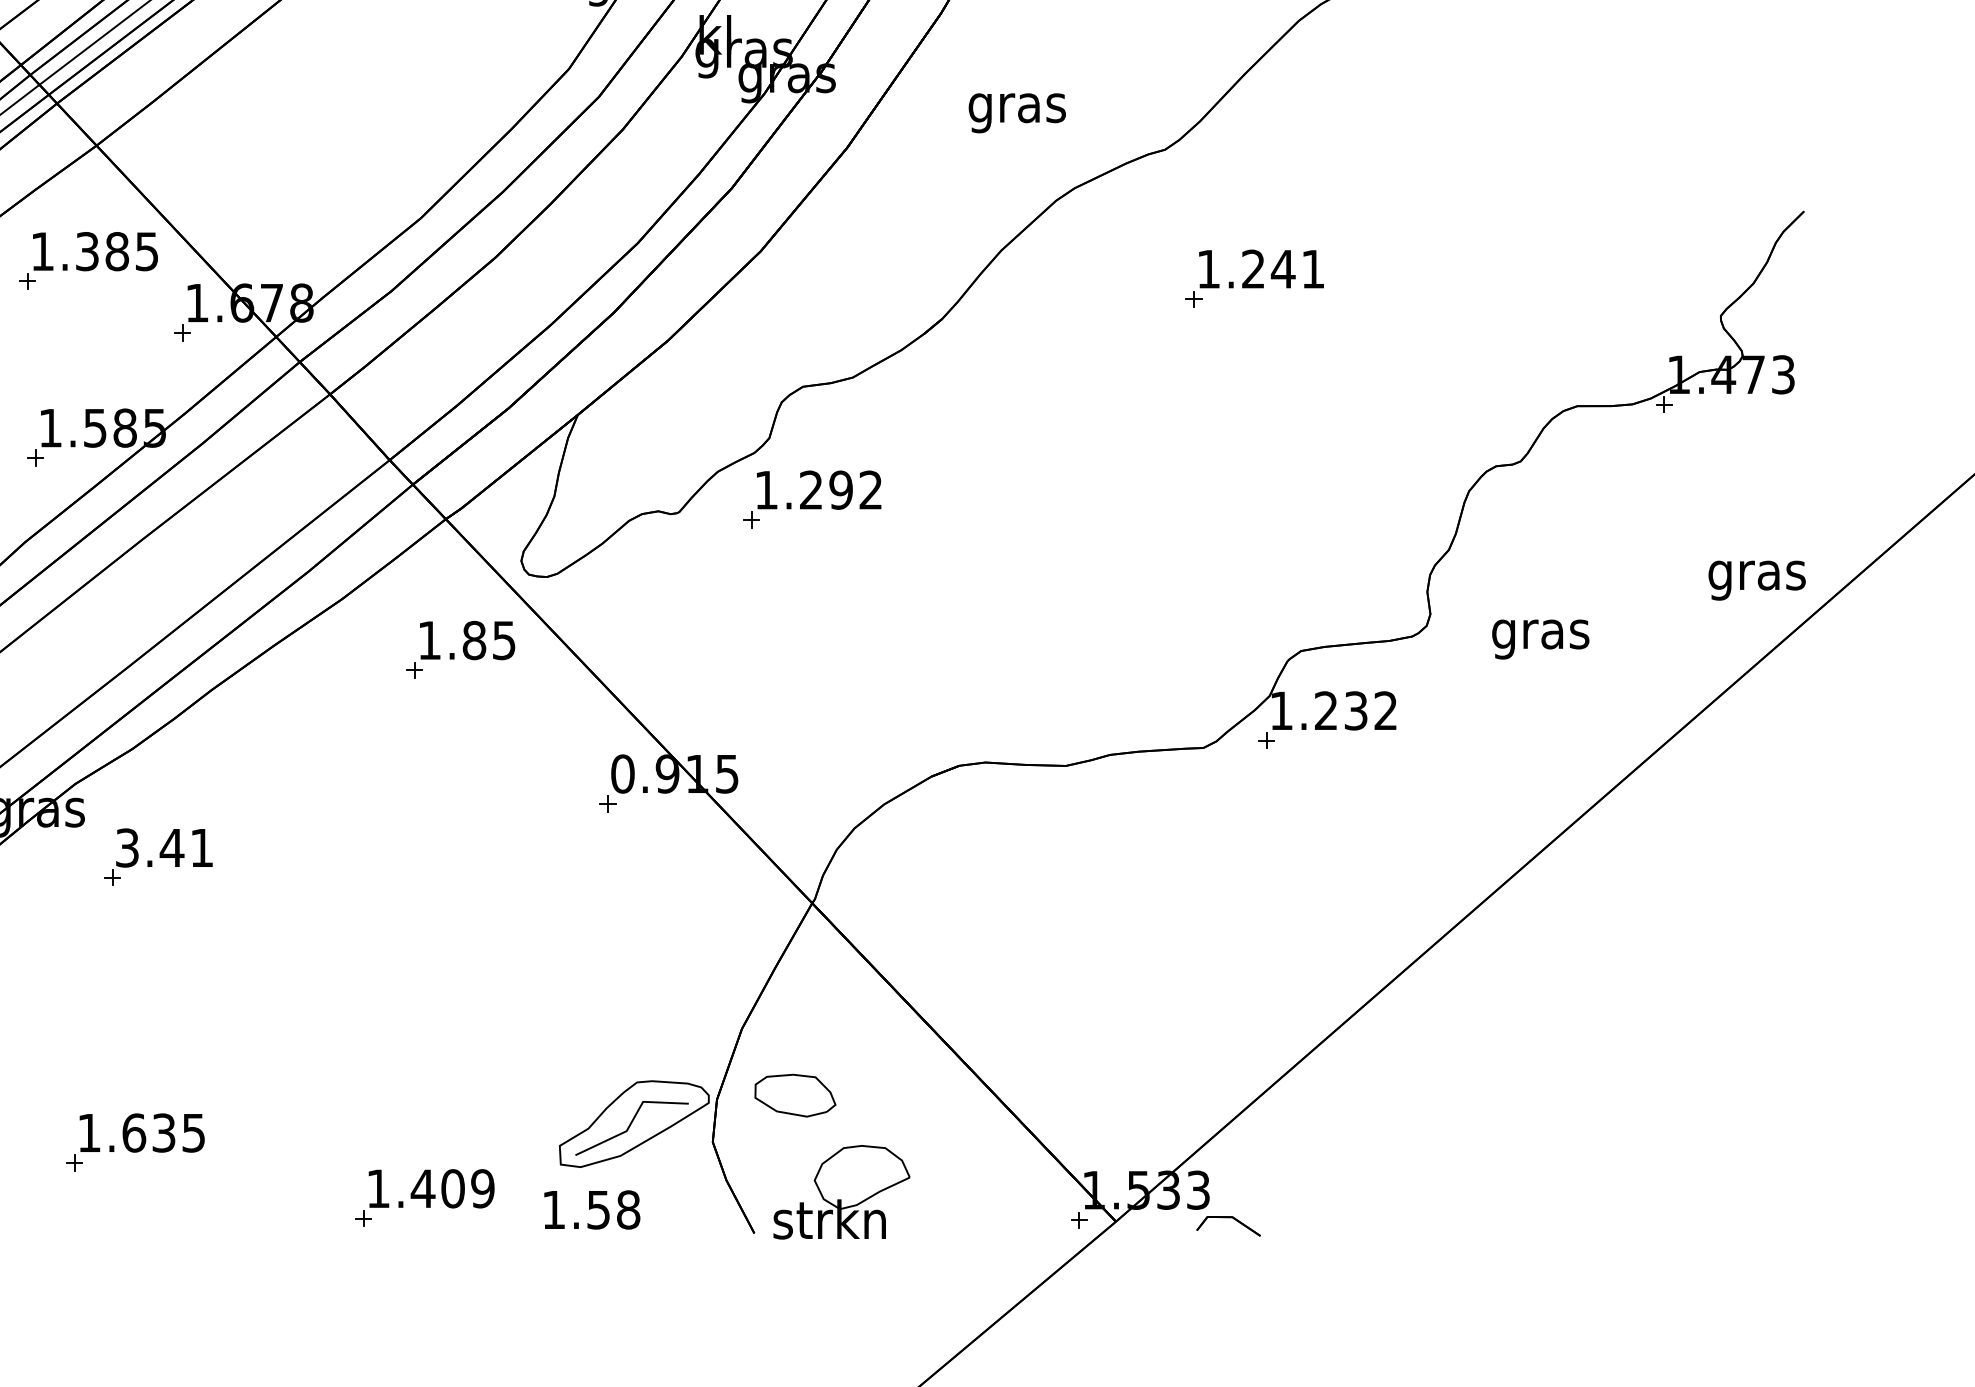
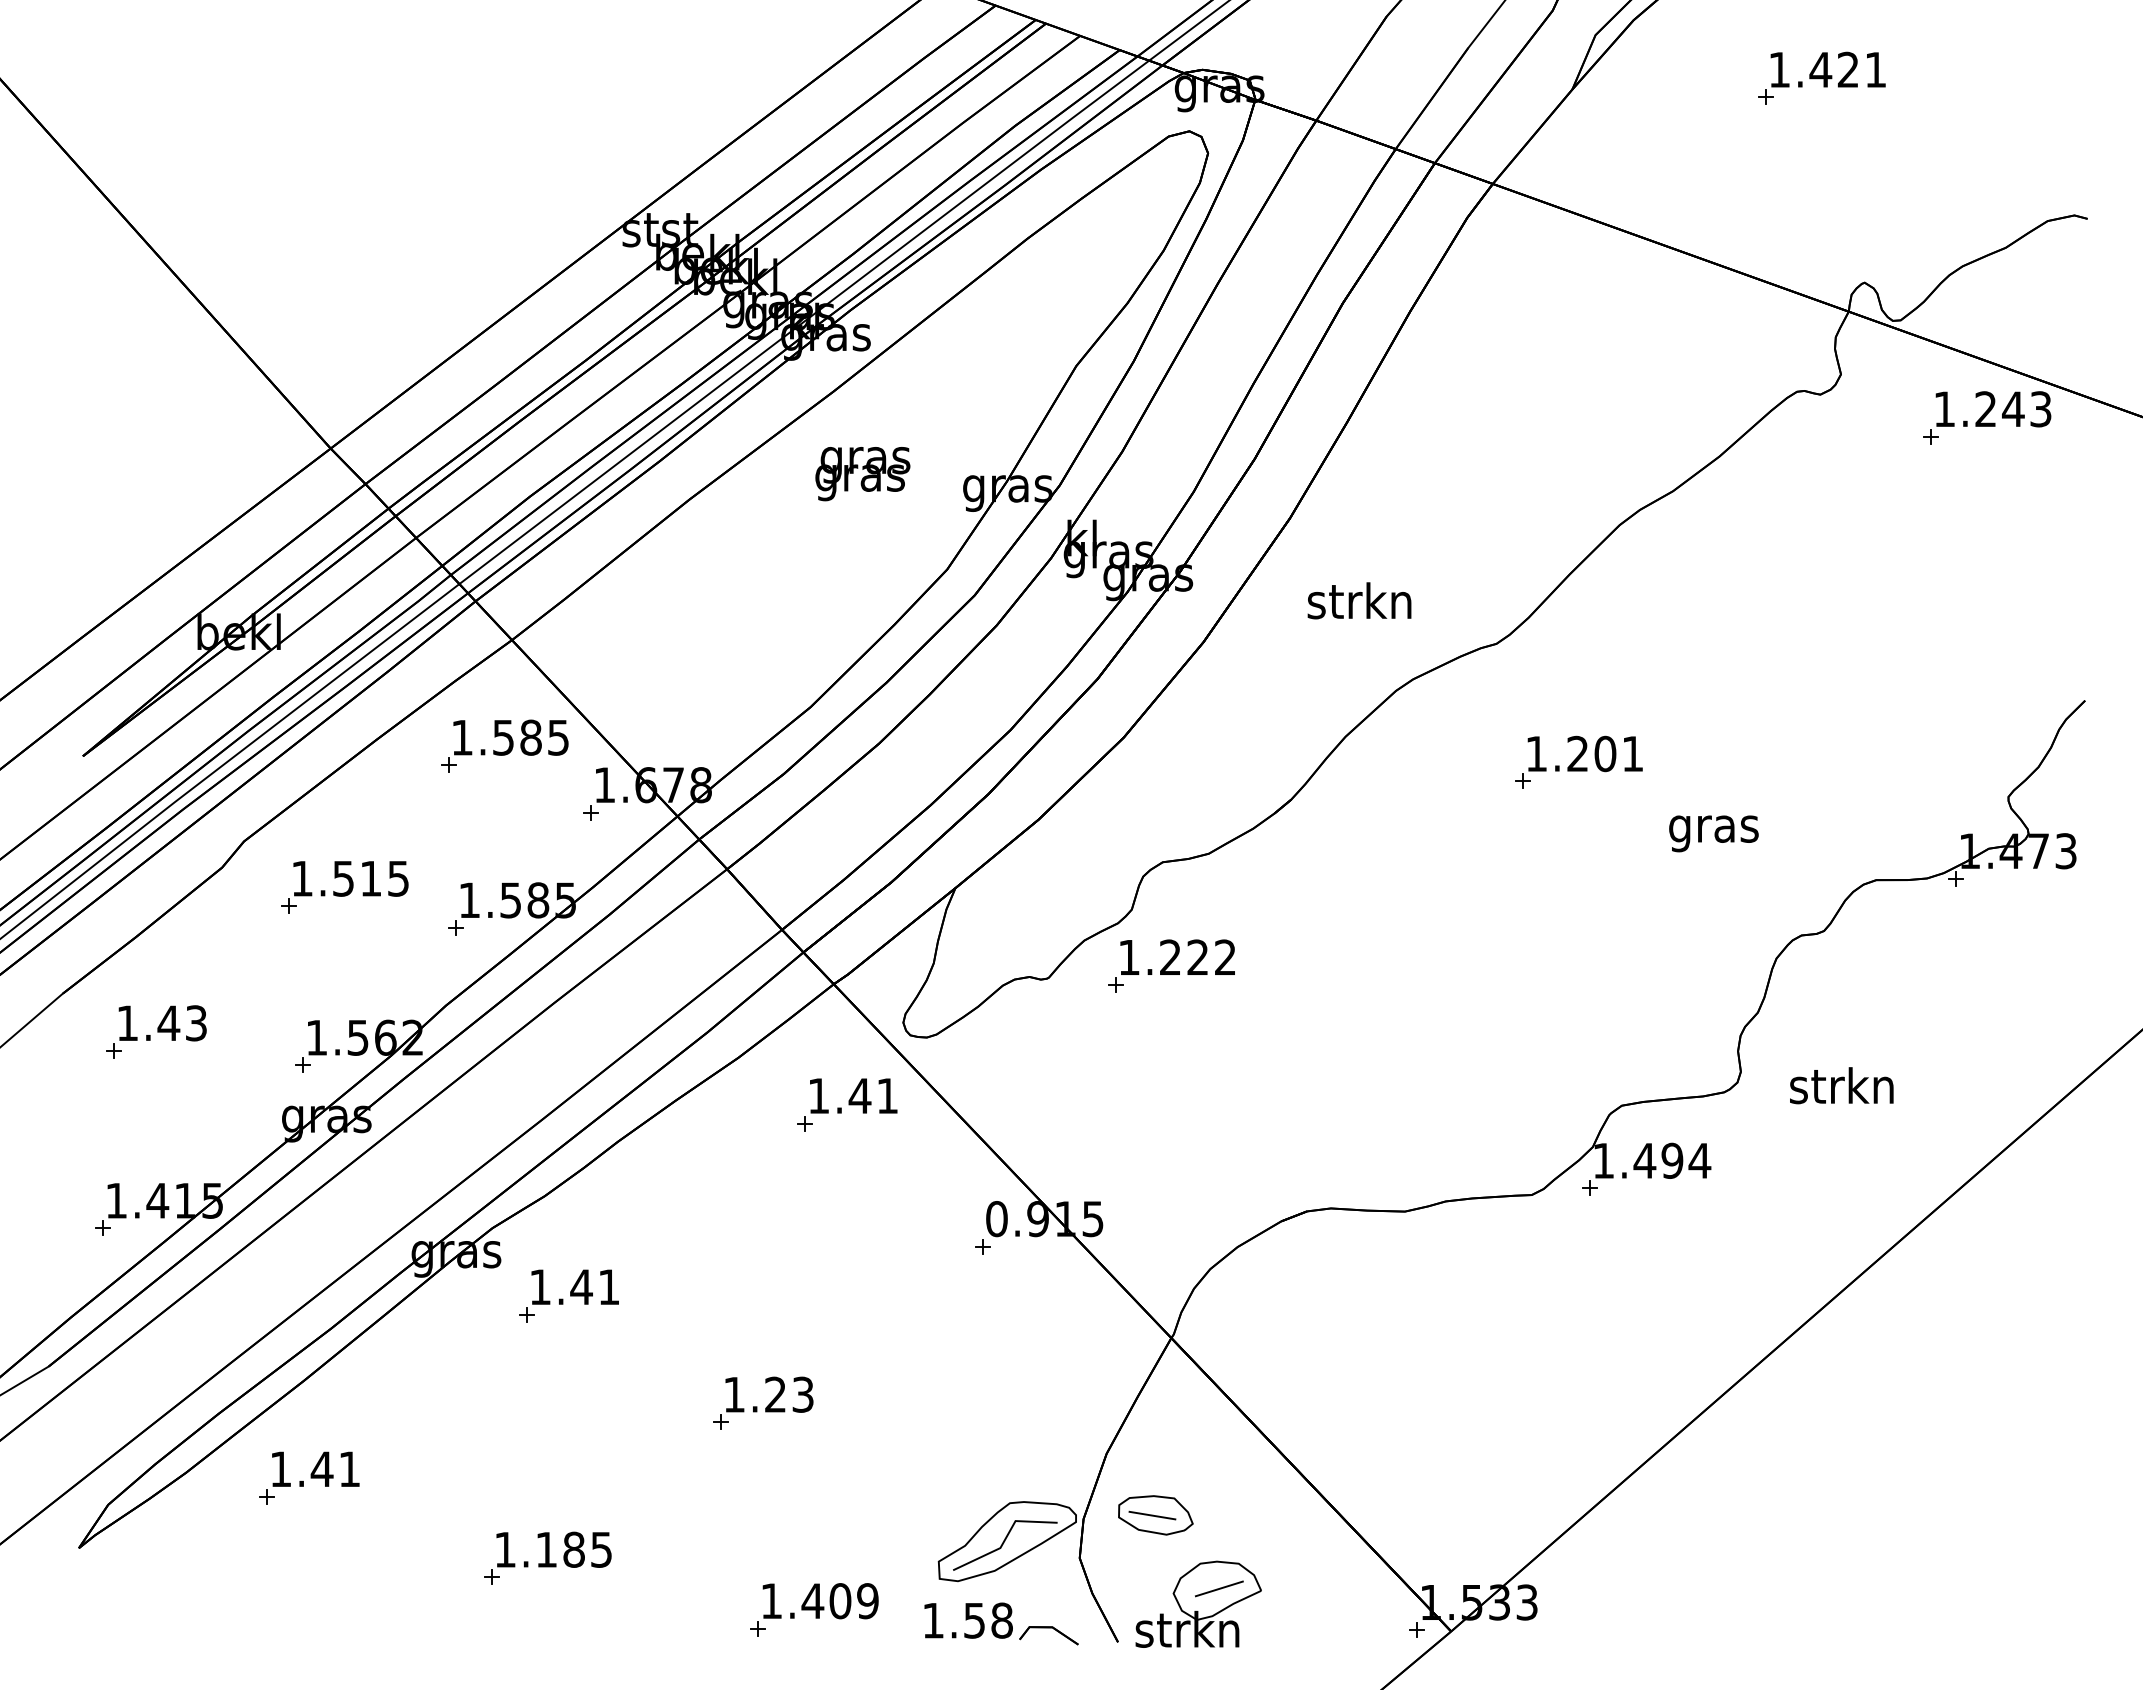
text: (1016, 108) -> (1359, 605), gras -> strkn
text: (87, 251) -> (503, 737), 1.385 -> 1.585
text: (1282, 268) -> (1604, 753), 1.241 -> 1.201
text: (840, 490) -> (1197, 957), 1.292 -> 1.222
text: (1756, 580) -> (1713, 833), moved
text: (1539, 634) -> (1841, 1090), gras -> strkn
text: (487, 641) -> (872, 1096), 1.85 -> 1.41
text: (1356, 710) -> (1672, 1160), 1.232 -> 1.494
text: (127, 848) -> (540, 1287), 3.41 -> 1.41
part: (369, 973) -> (763, 1402), added
line: (791, 1095) -> (1152, 1515), added
text: (149, 1132) -> (560, 1549), 1.635 -> 1.185
line: (863, 1175) -> (1218, 1588), added
part: (1228, 1218) -> (1048, 1628), moved

